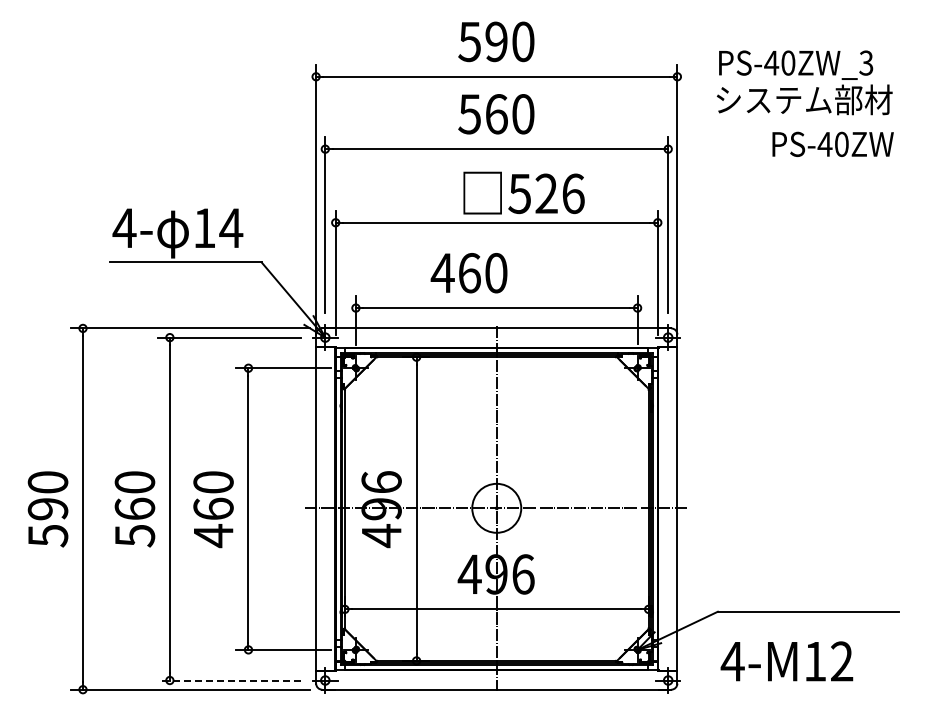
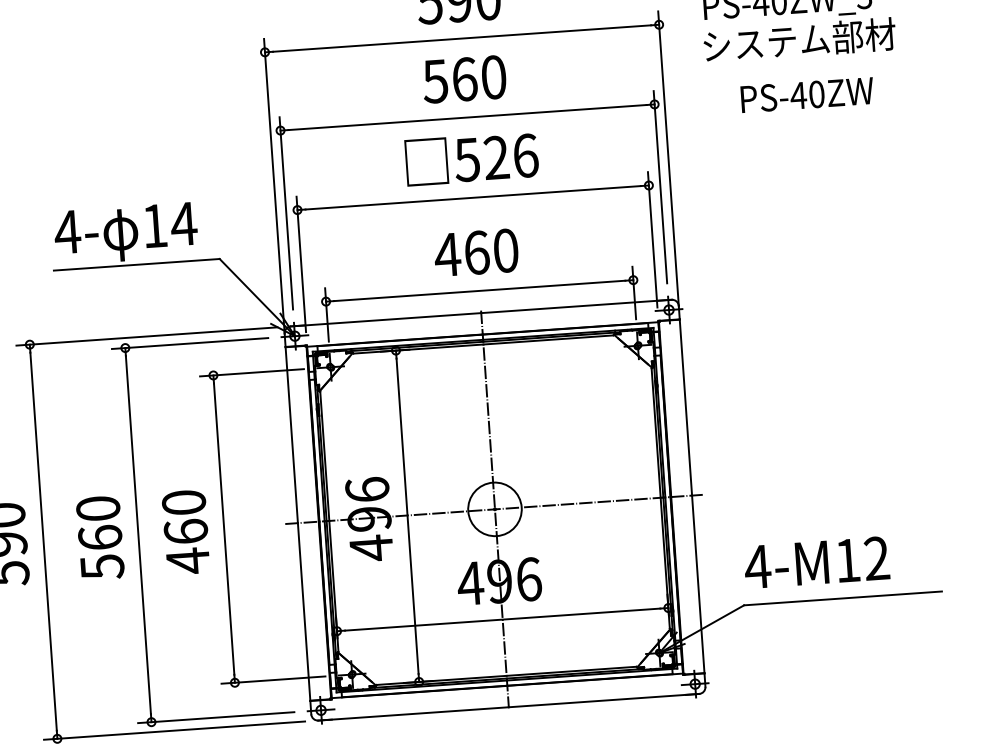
text: (832, 143) -> (806, 94), moved
text: (523, 192) -> (471, 158), moved
text: (468, 273) -> (475, 253), moved
text: (786, 661) -> (816, 562), moved
line: (229, 680) -> (216, 717), dashed -> solid

